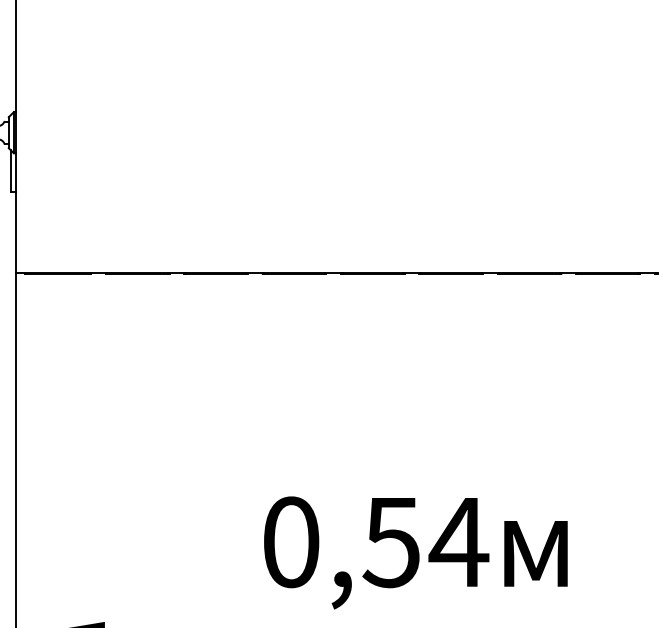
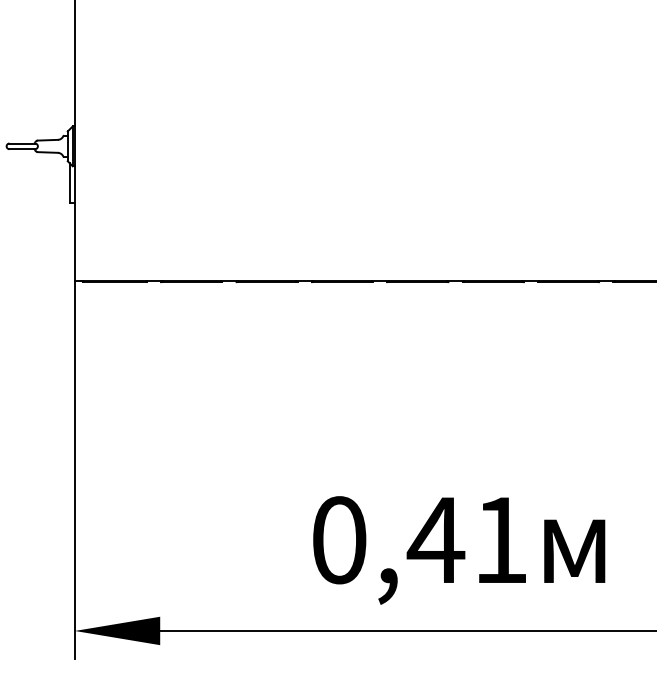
text: (424, 542) -> (467, 540), 0,54 -> 0,41

